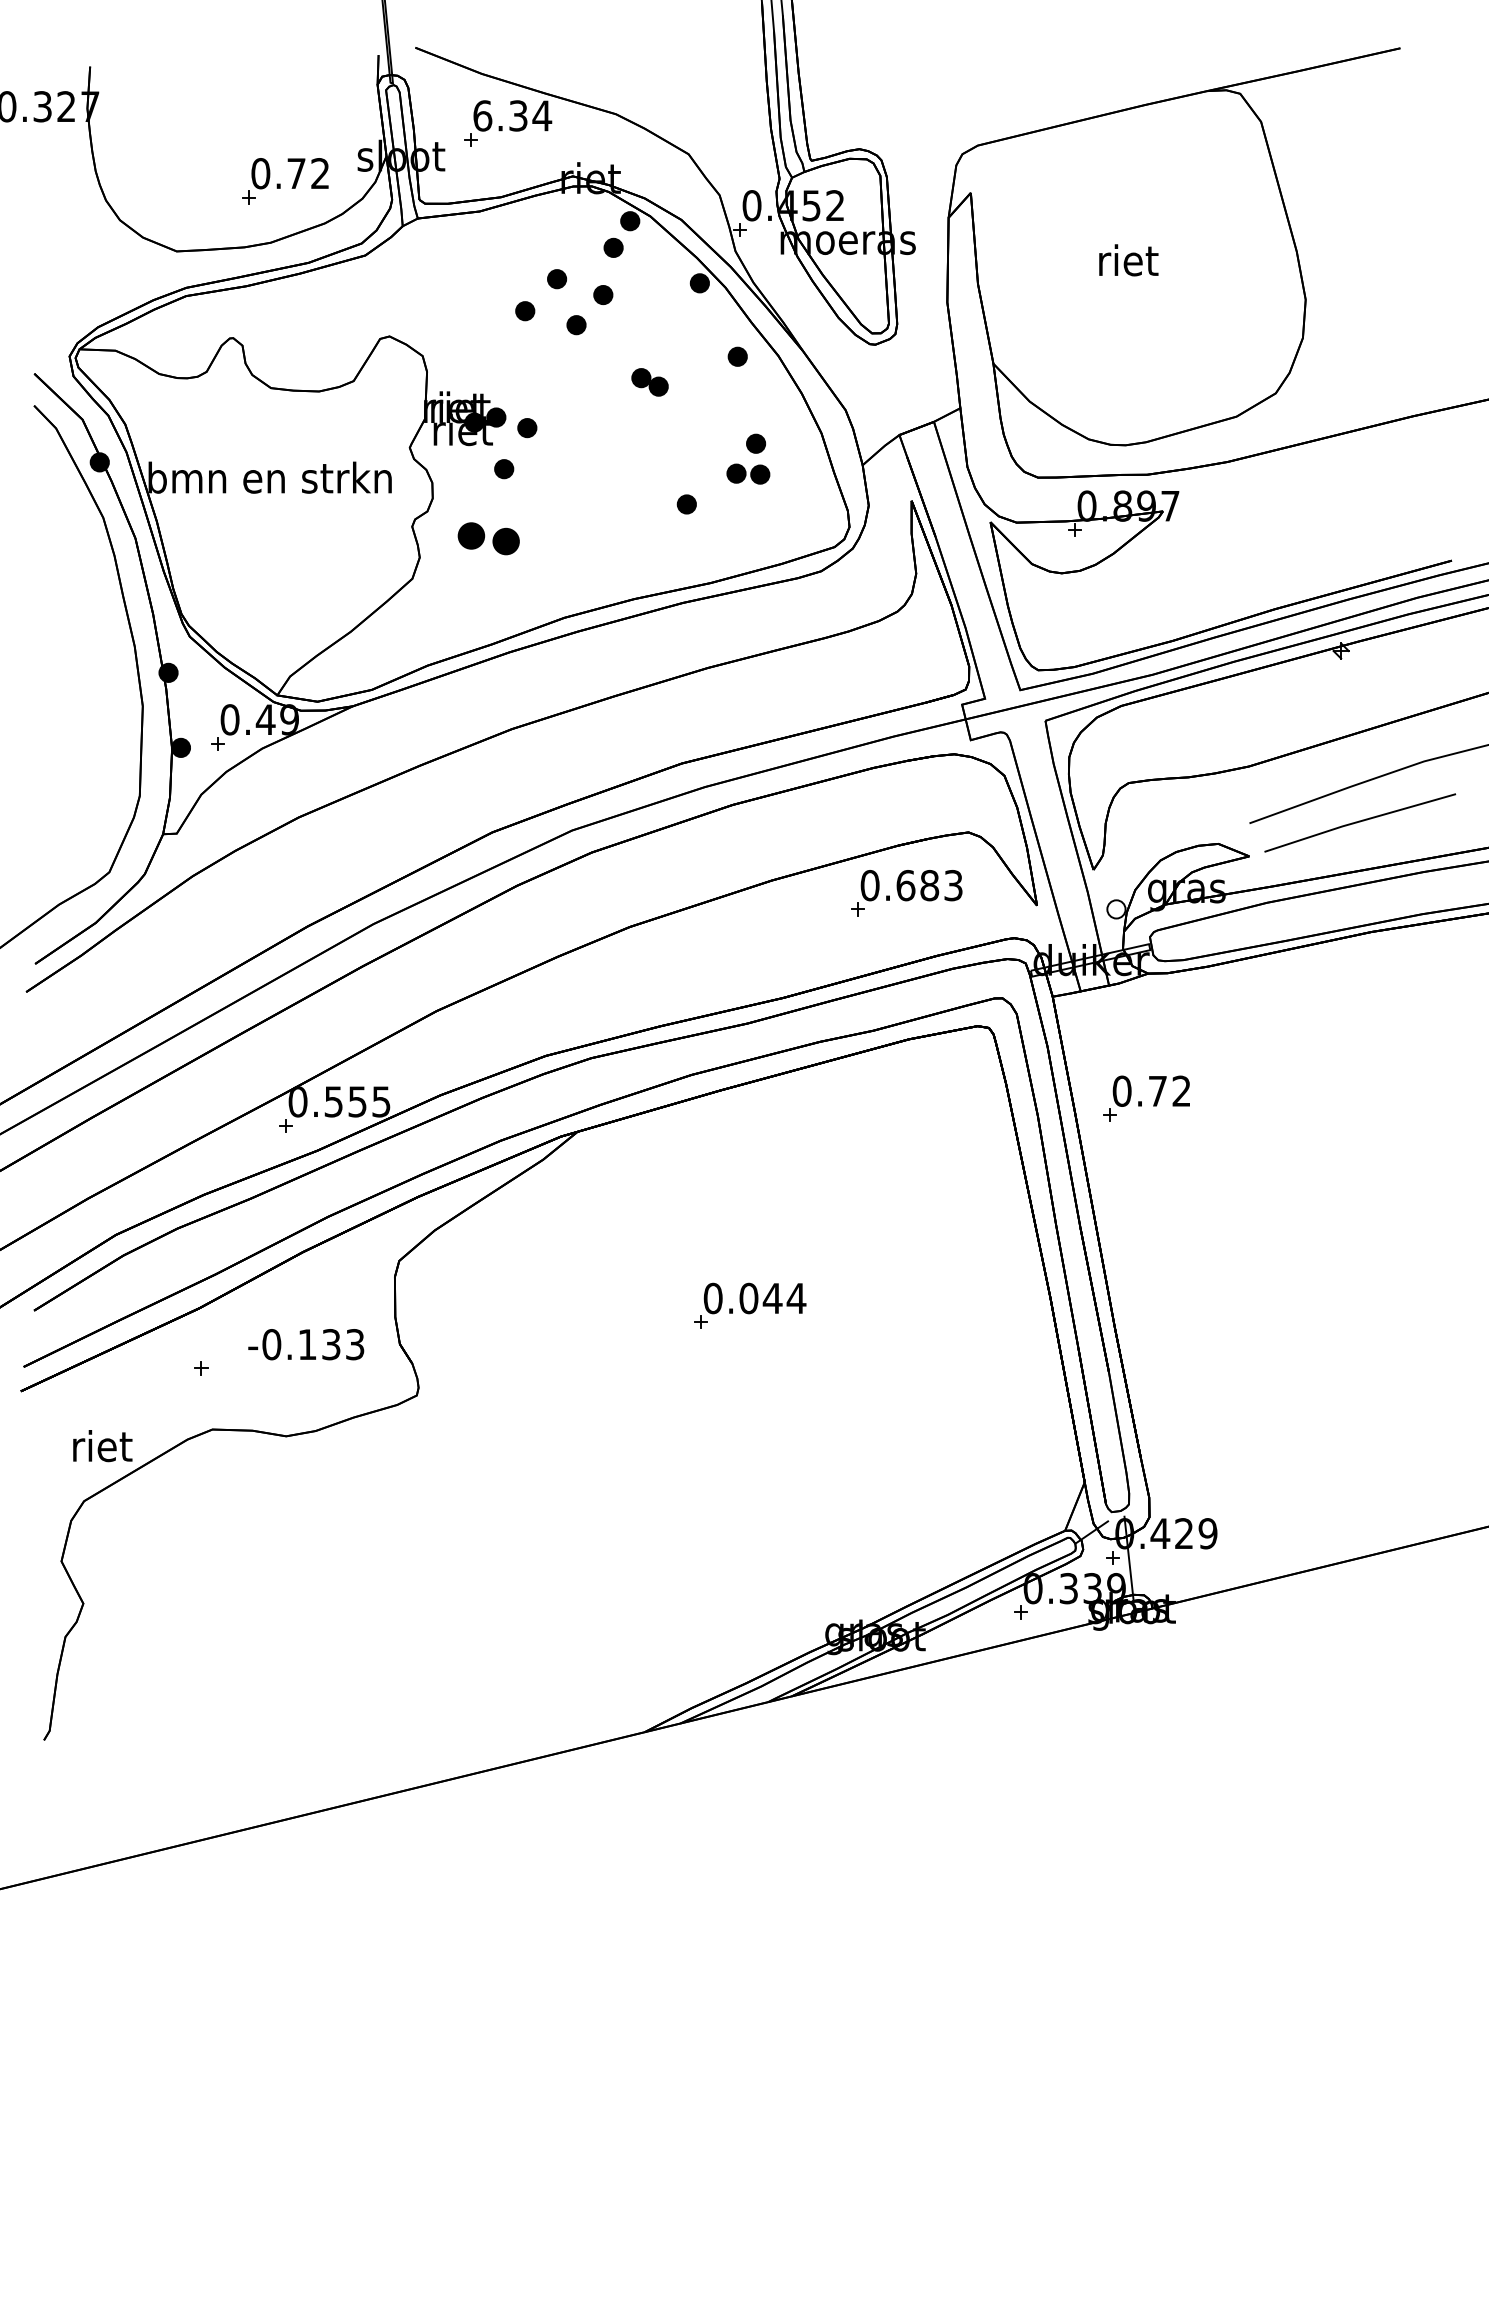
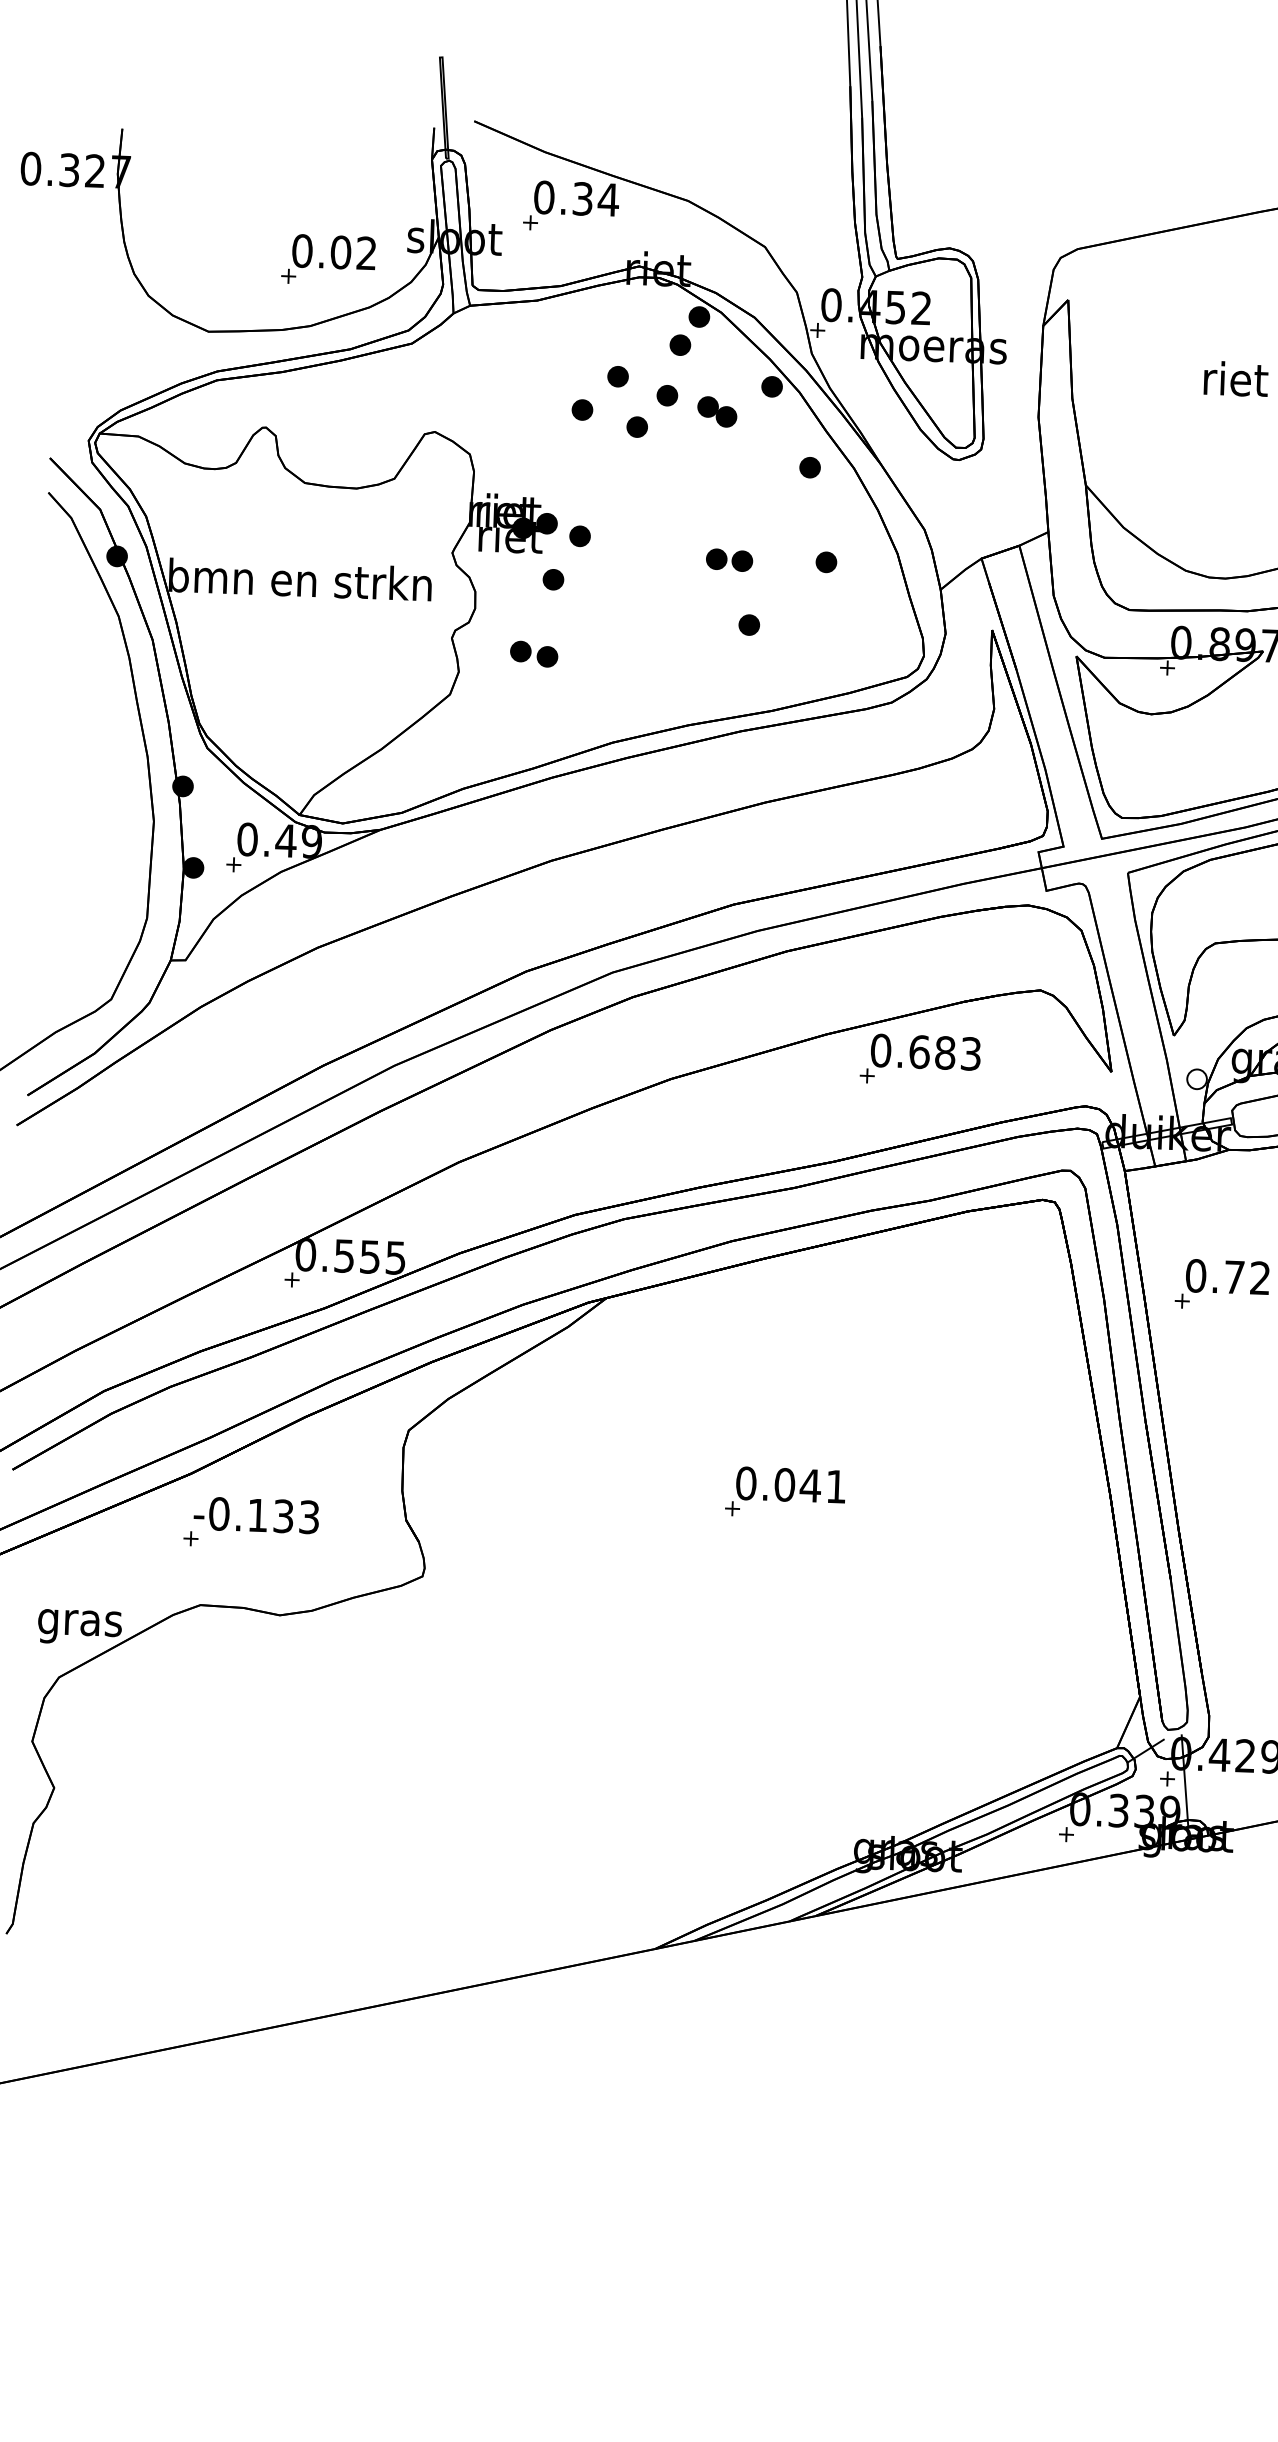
text: (482, 115) -> (544, 197), 6.34 -> 0.34
text: (296, 173) -> (340, 252), 0.72 -> 0.02
part: (649, 382) -> (716, 412), moved
part: (748, 473) -> (729, 559), moved
part: (488, 538) -> (533, 654), size x0.71
part: (906, 893) -> (919, 1060), moved
text: (796, 1298) -> (836, 1486), 0.044 -> 0.041
text: (306, 1344) -> (256, 1515), moved
text: (101, 1450) -> (79, 1623), riet -> gras

